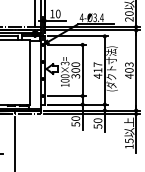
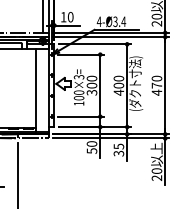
text: (97, 67) -> (118, 81), 417 -> 400
text: (128, 67) -> (156, 81), 403 -> 470
text: (97, 123) -> (118, 149), 50 -> 35
text: (128, 143) -> (156, 174), 15 -> 20

